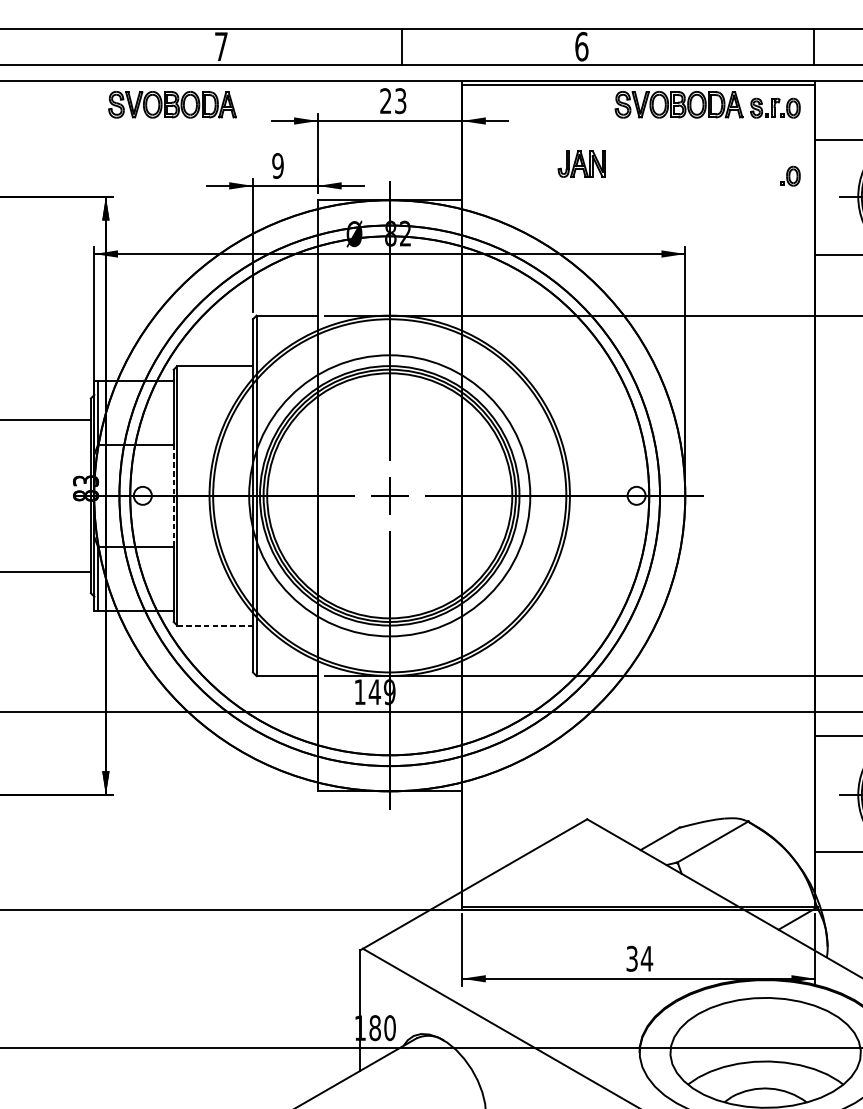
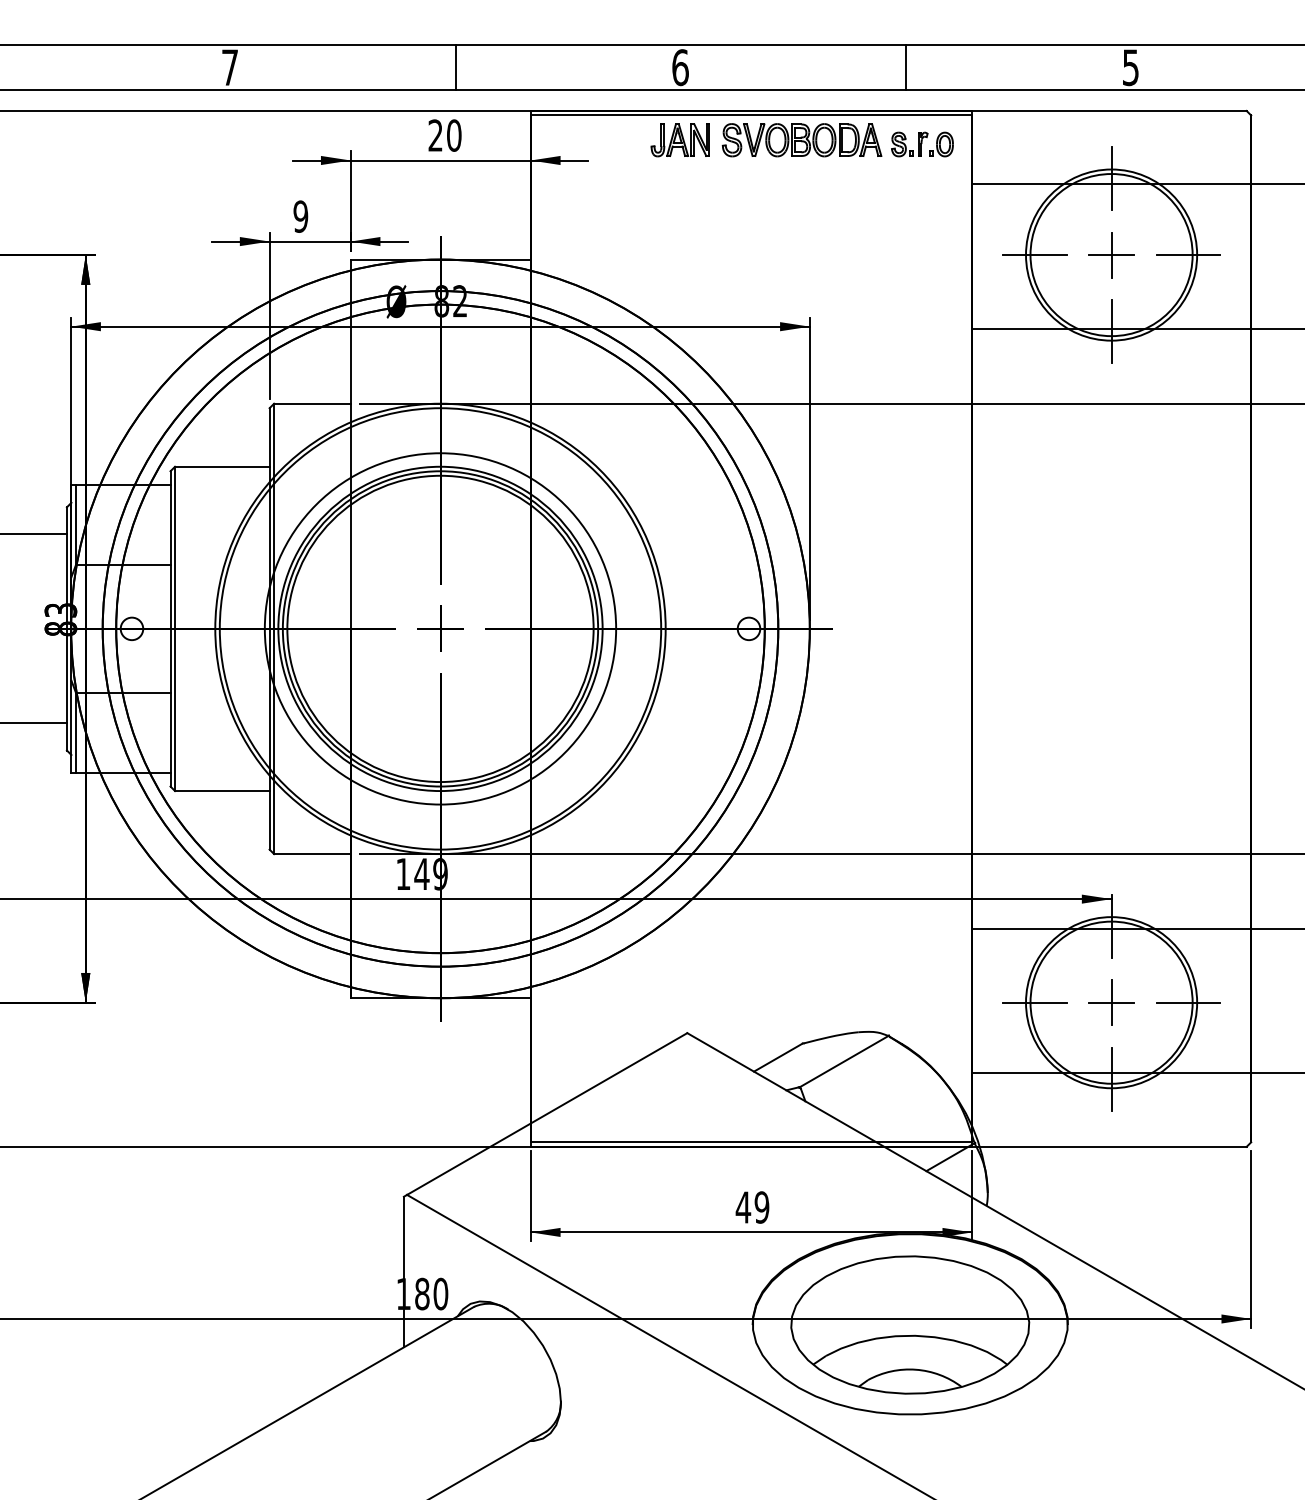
line: (814, 46) -> (906, 67), moved
text: (400, 101) -> (454, 135), 23 -> 20
part: (172, 105) -> (168, 140), removed
part: (580, 164) -> (679, 140), moved
part: (790, 176) -> (941, 229), removed
line: (173, 495) -> (170, 628), dashed -> solid
line: (215, 625) -> (222, 791), dashed -> solid
text: (639, 958) -> (752, 1207), 34 -> 49

